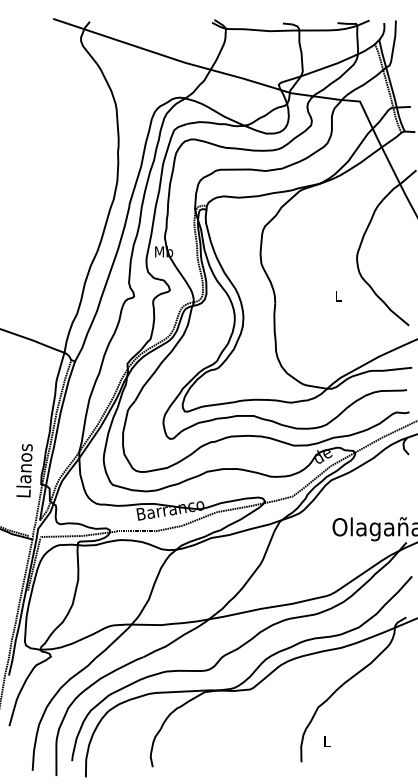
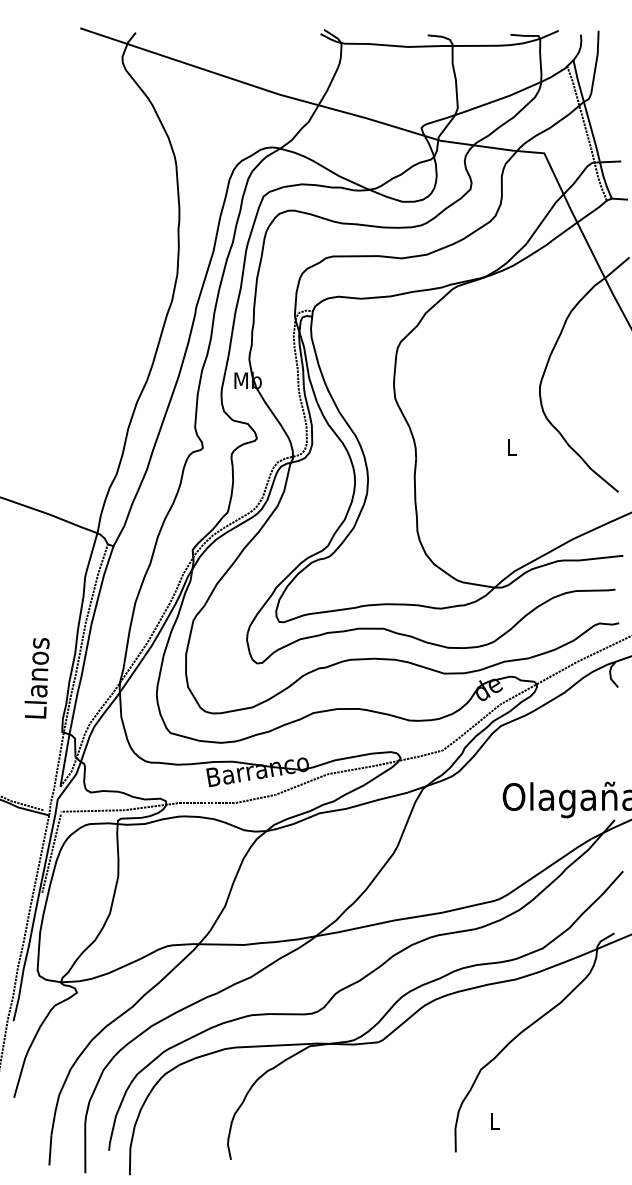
text: (24, 470) -> (37, 677), moved

